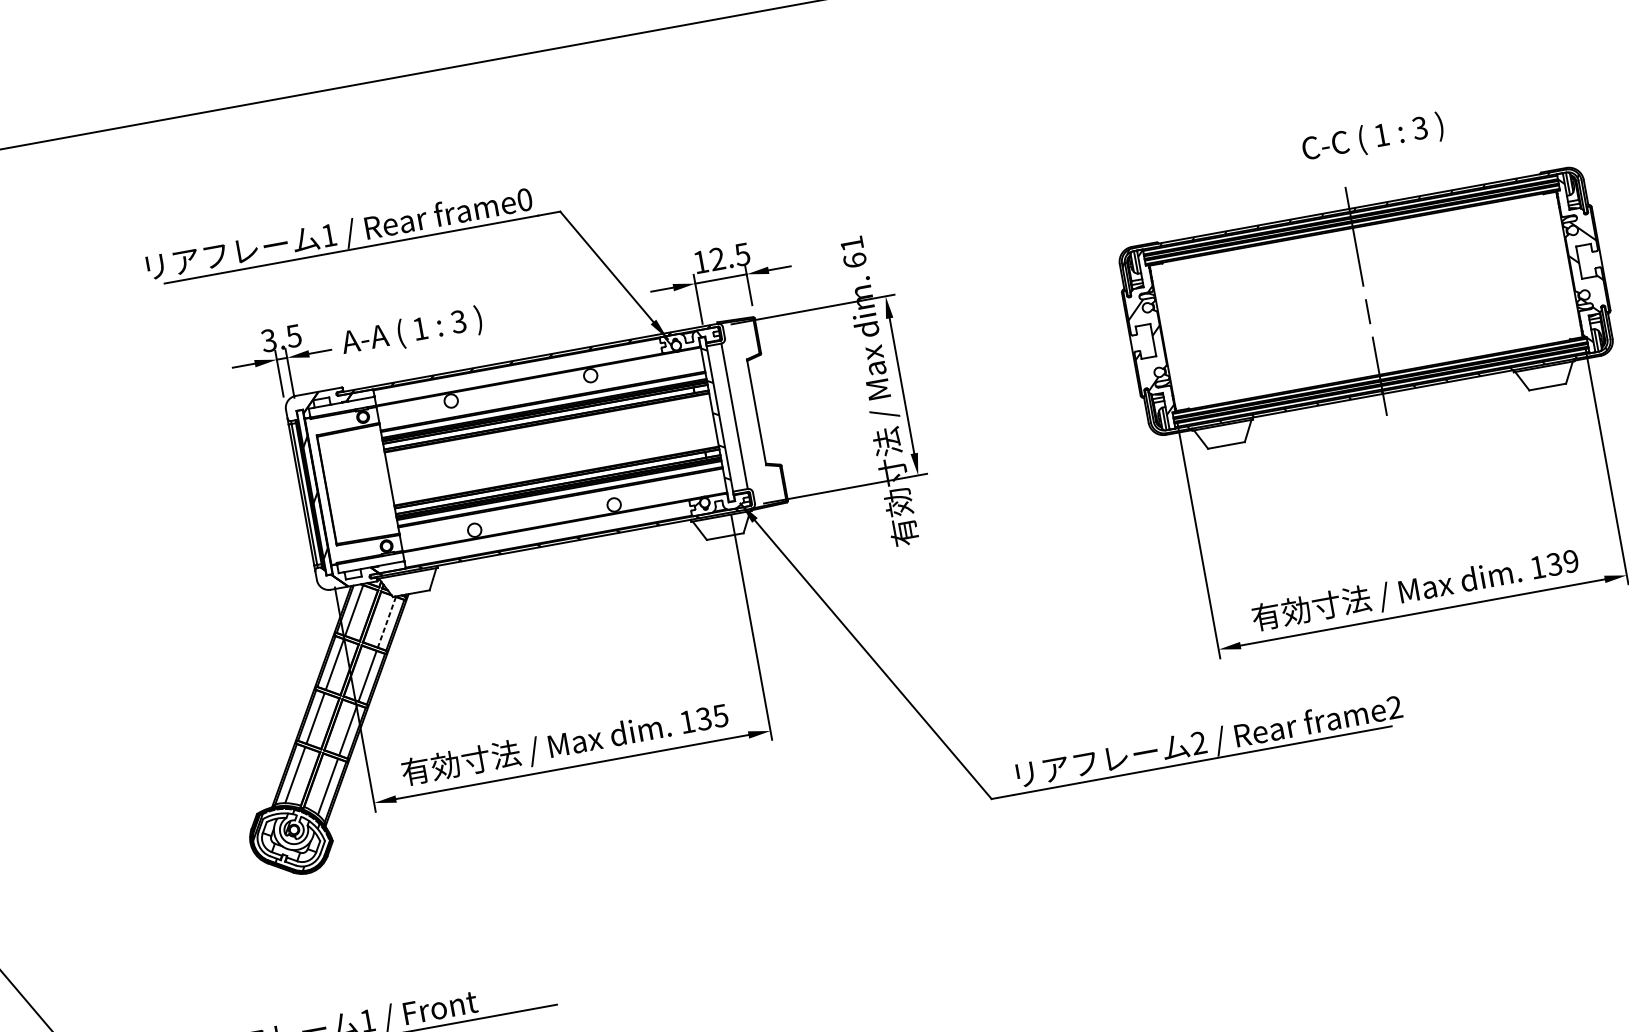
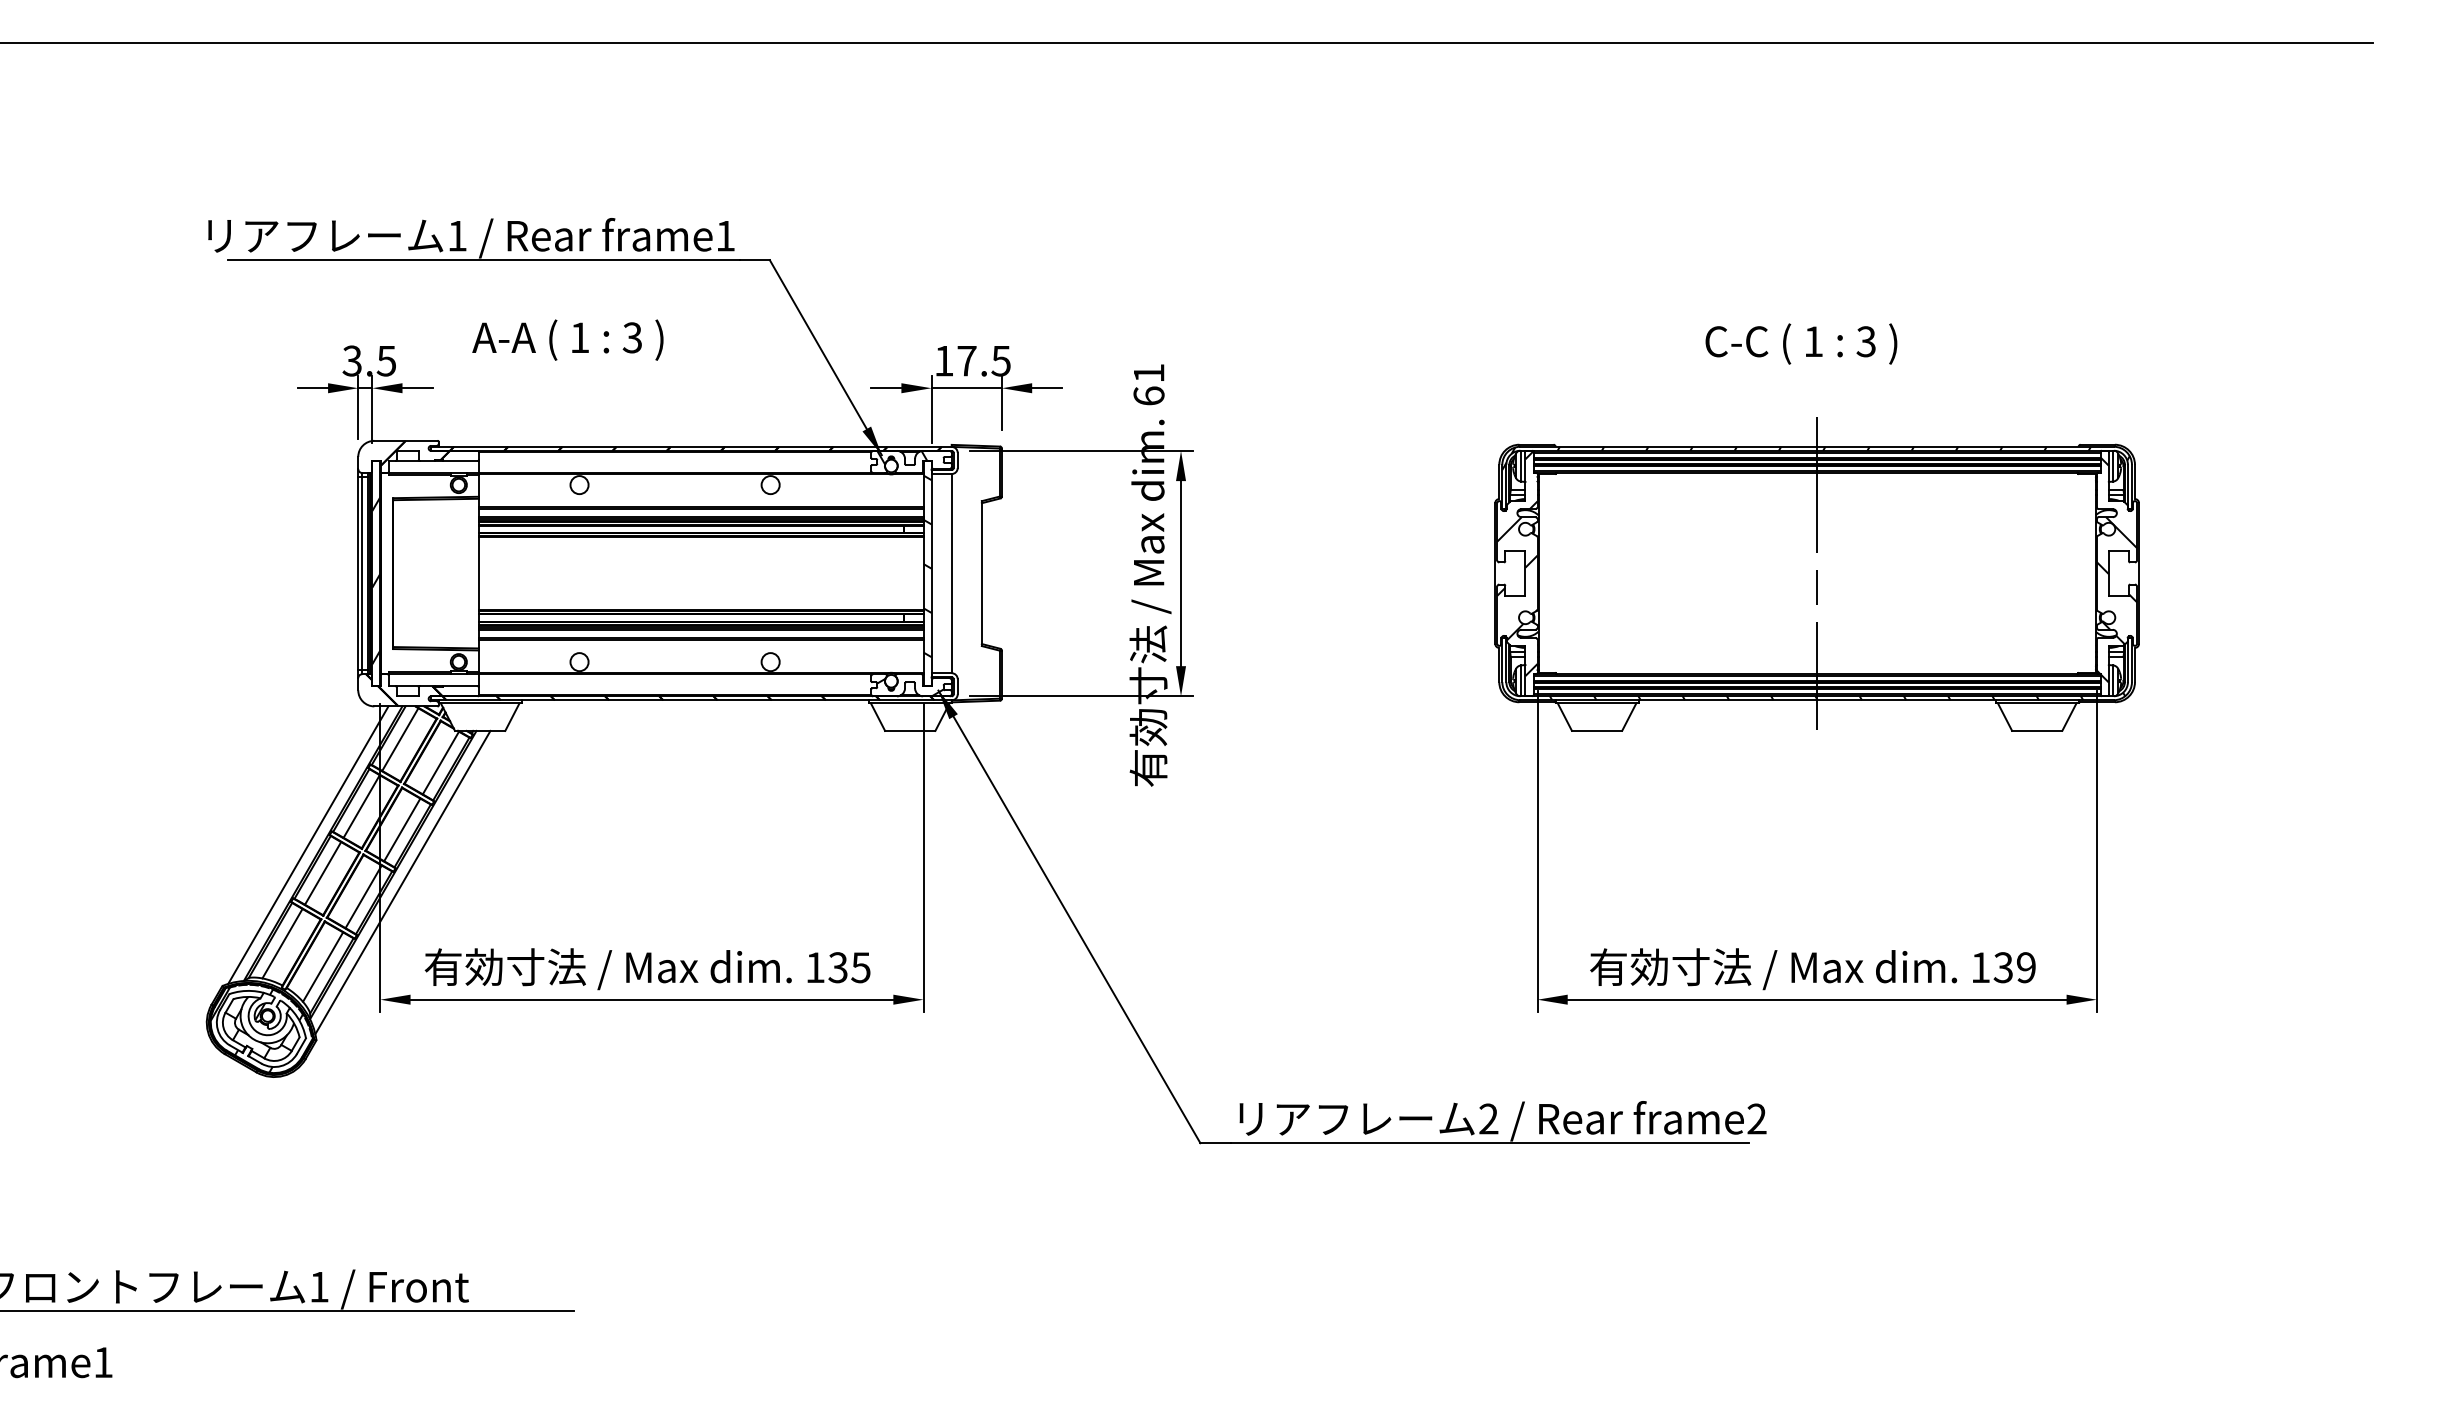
text: (1372, 138) -> (1801, 343), moved
text: (524, 199) -> (725, 235), frame0 -> frame1
text: (717, 258) -> (966, 360), 12.5 -> 17.5
text: (411, 331) -> (567, 339), moved
line: (386, 622) -> (440, 763), dashed -> solid
line: (301, 699) -> (308, 844), added
line: (374, 714) -> (402, 882), added

